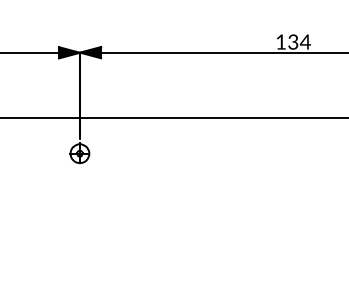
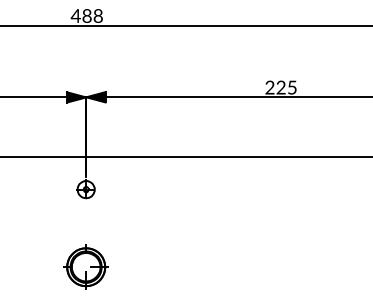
text: (293, 41) -> (281, 87), 134 -> 225
part: (79, 237) -> (85, 266), added

